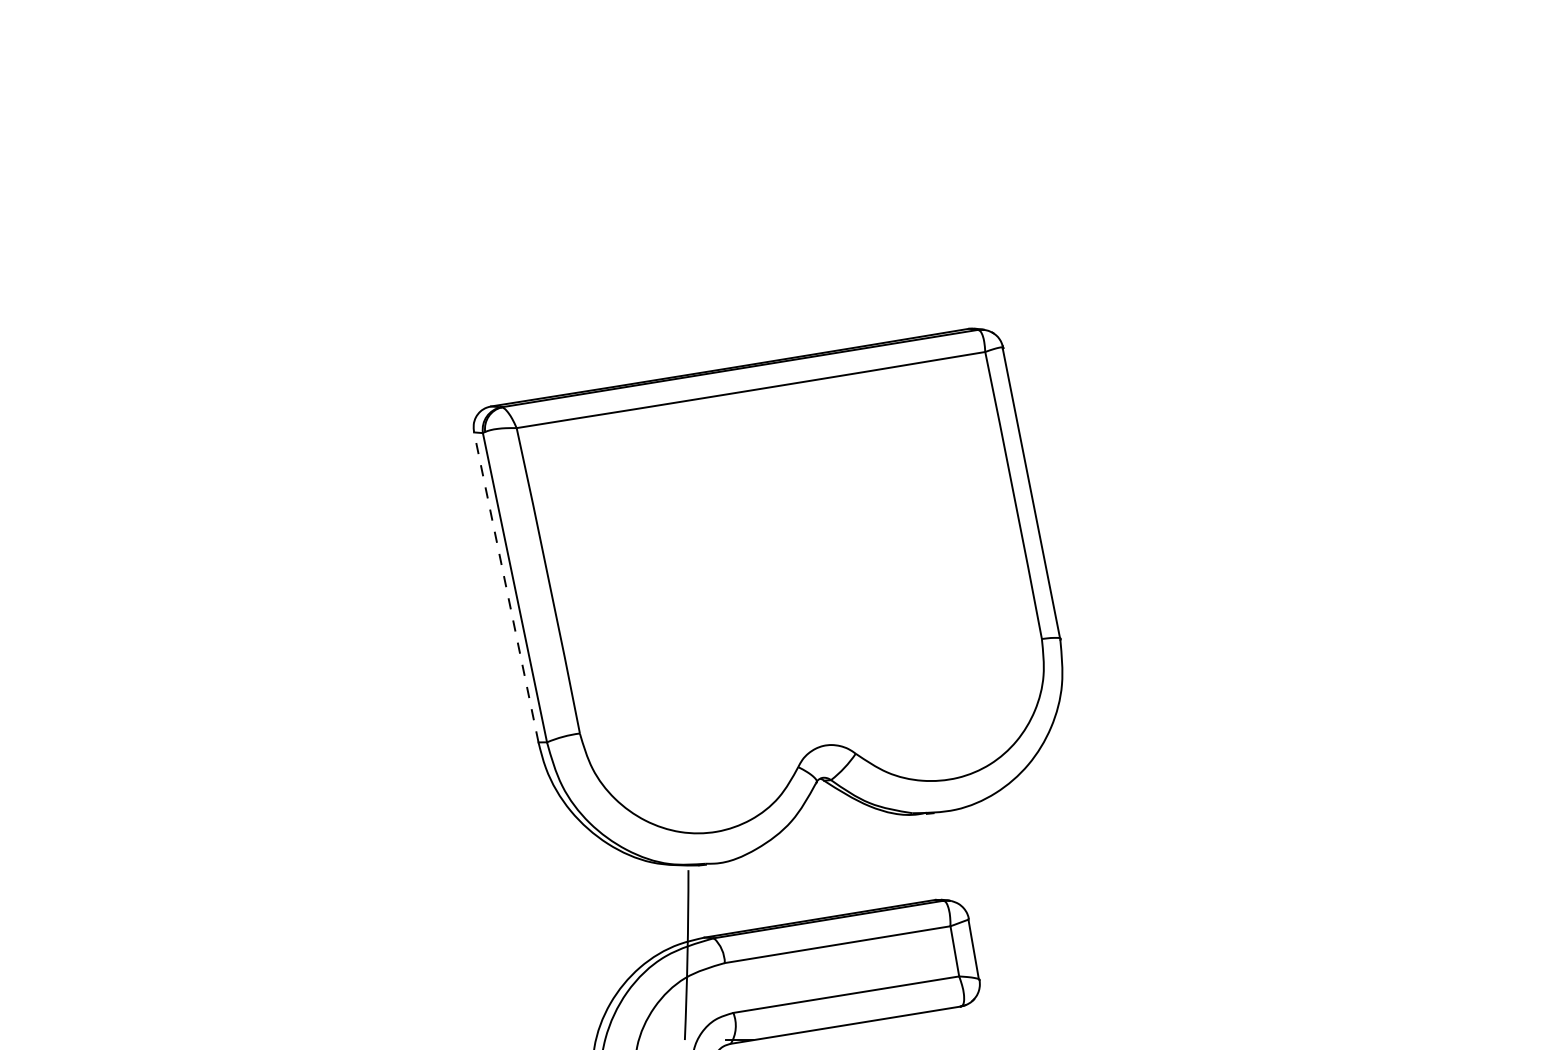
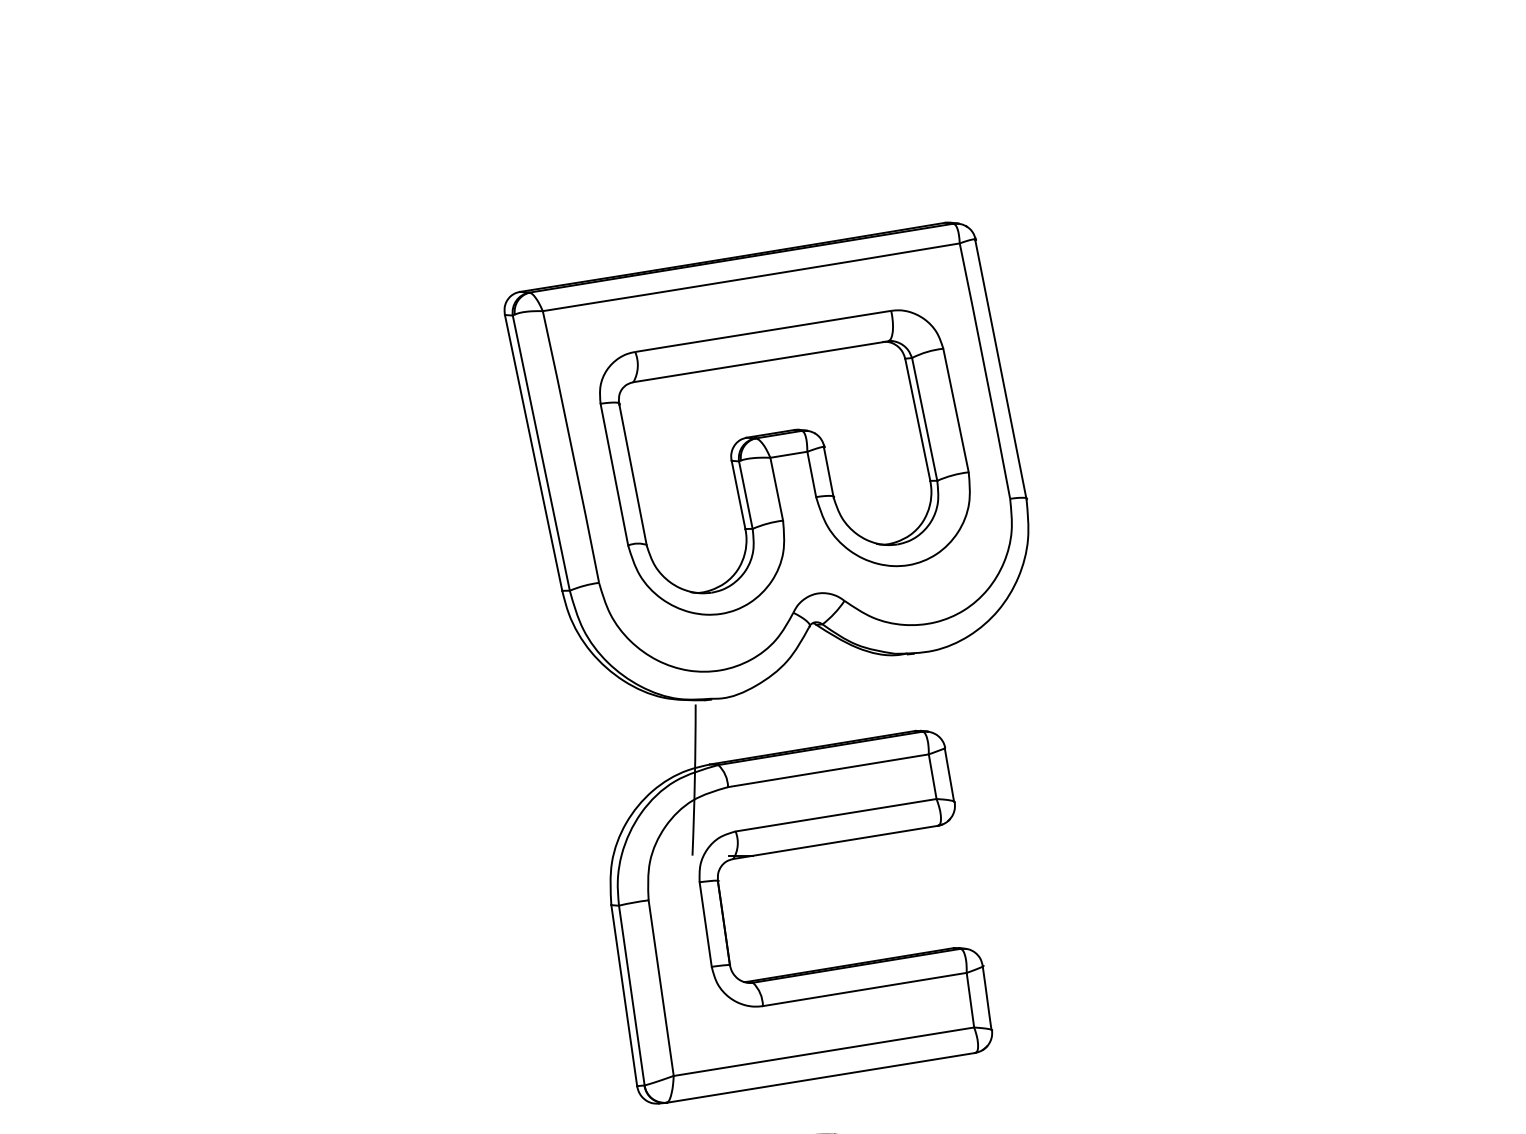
line: (506, 586) -> (533, 452), dashed -> solid
part: (788, 598) -> (784, 462), added

